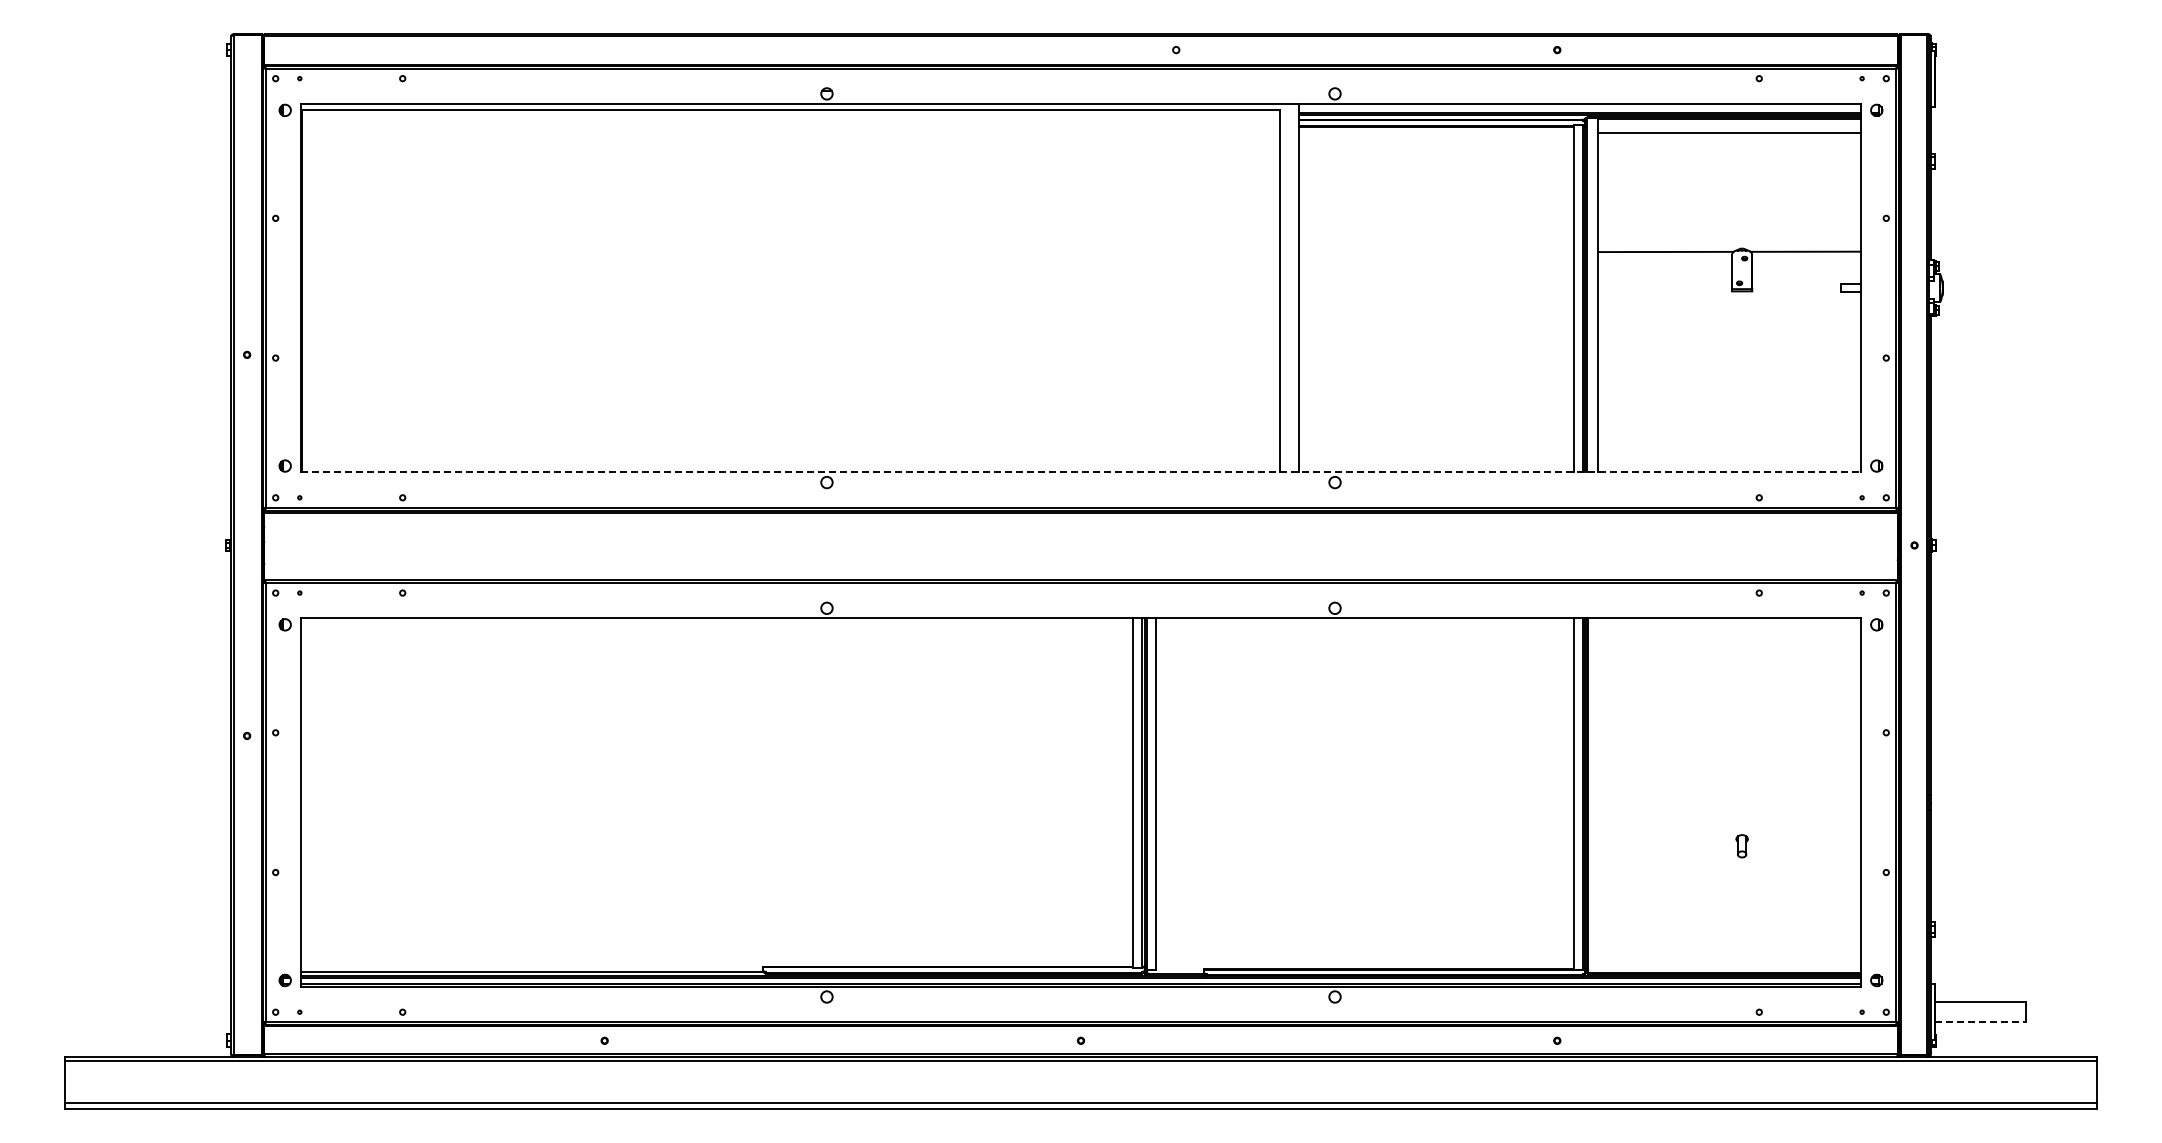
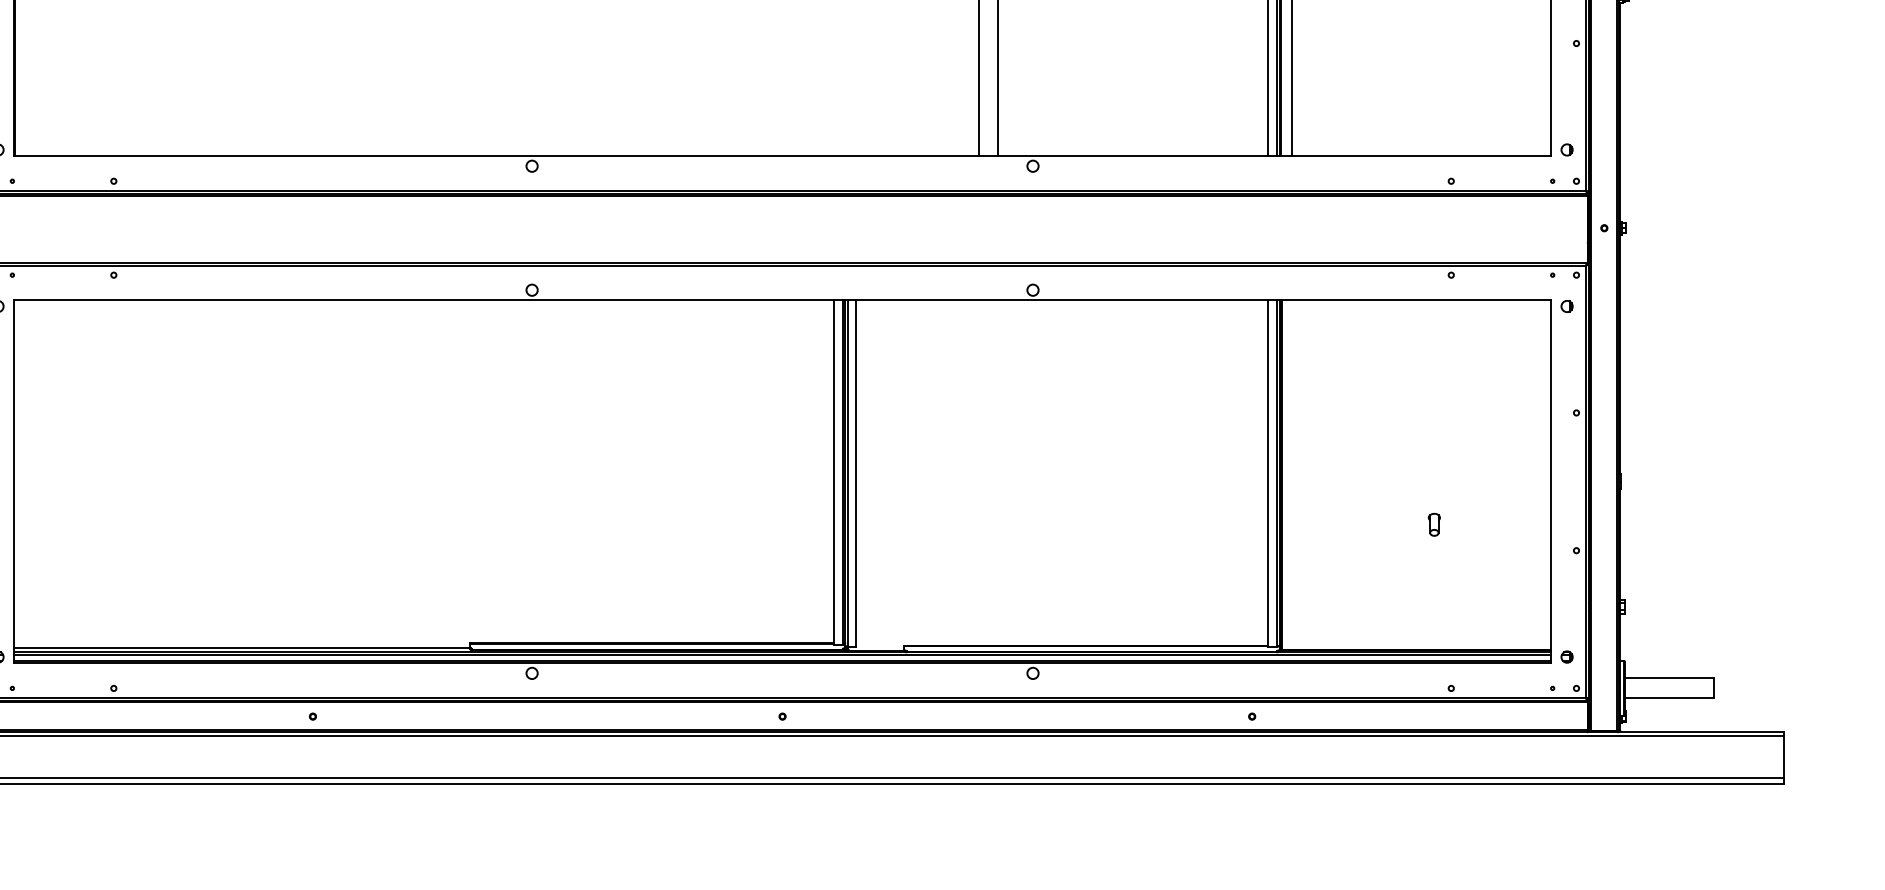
line: (1081, 472) -> (783, 156), dashed -> solid
line: (1981, 1022) -> (1670, 698), dashed -> solid

